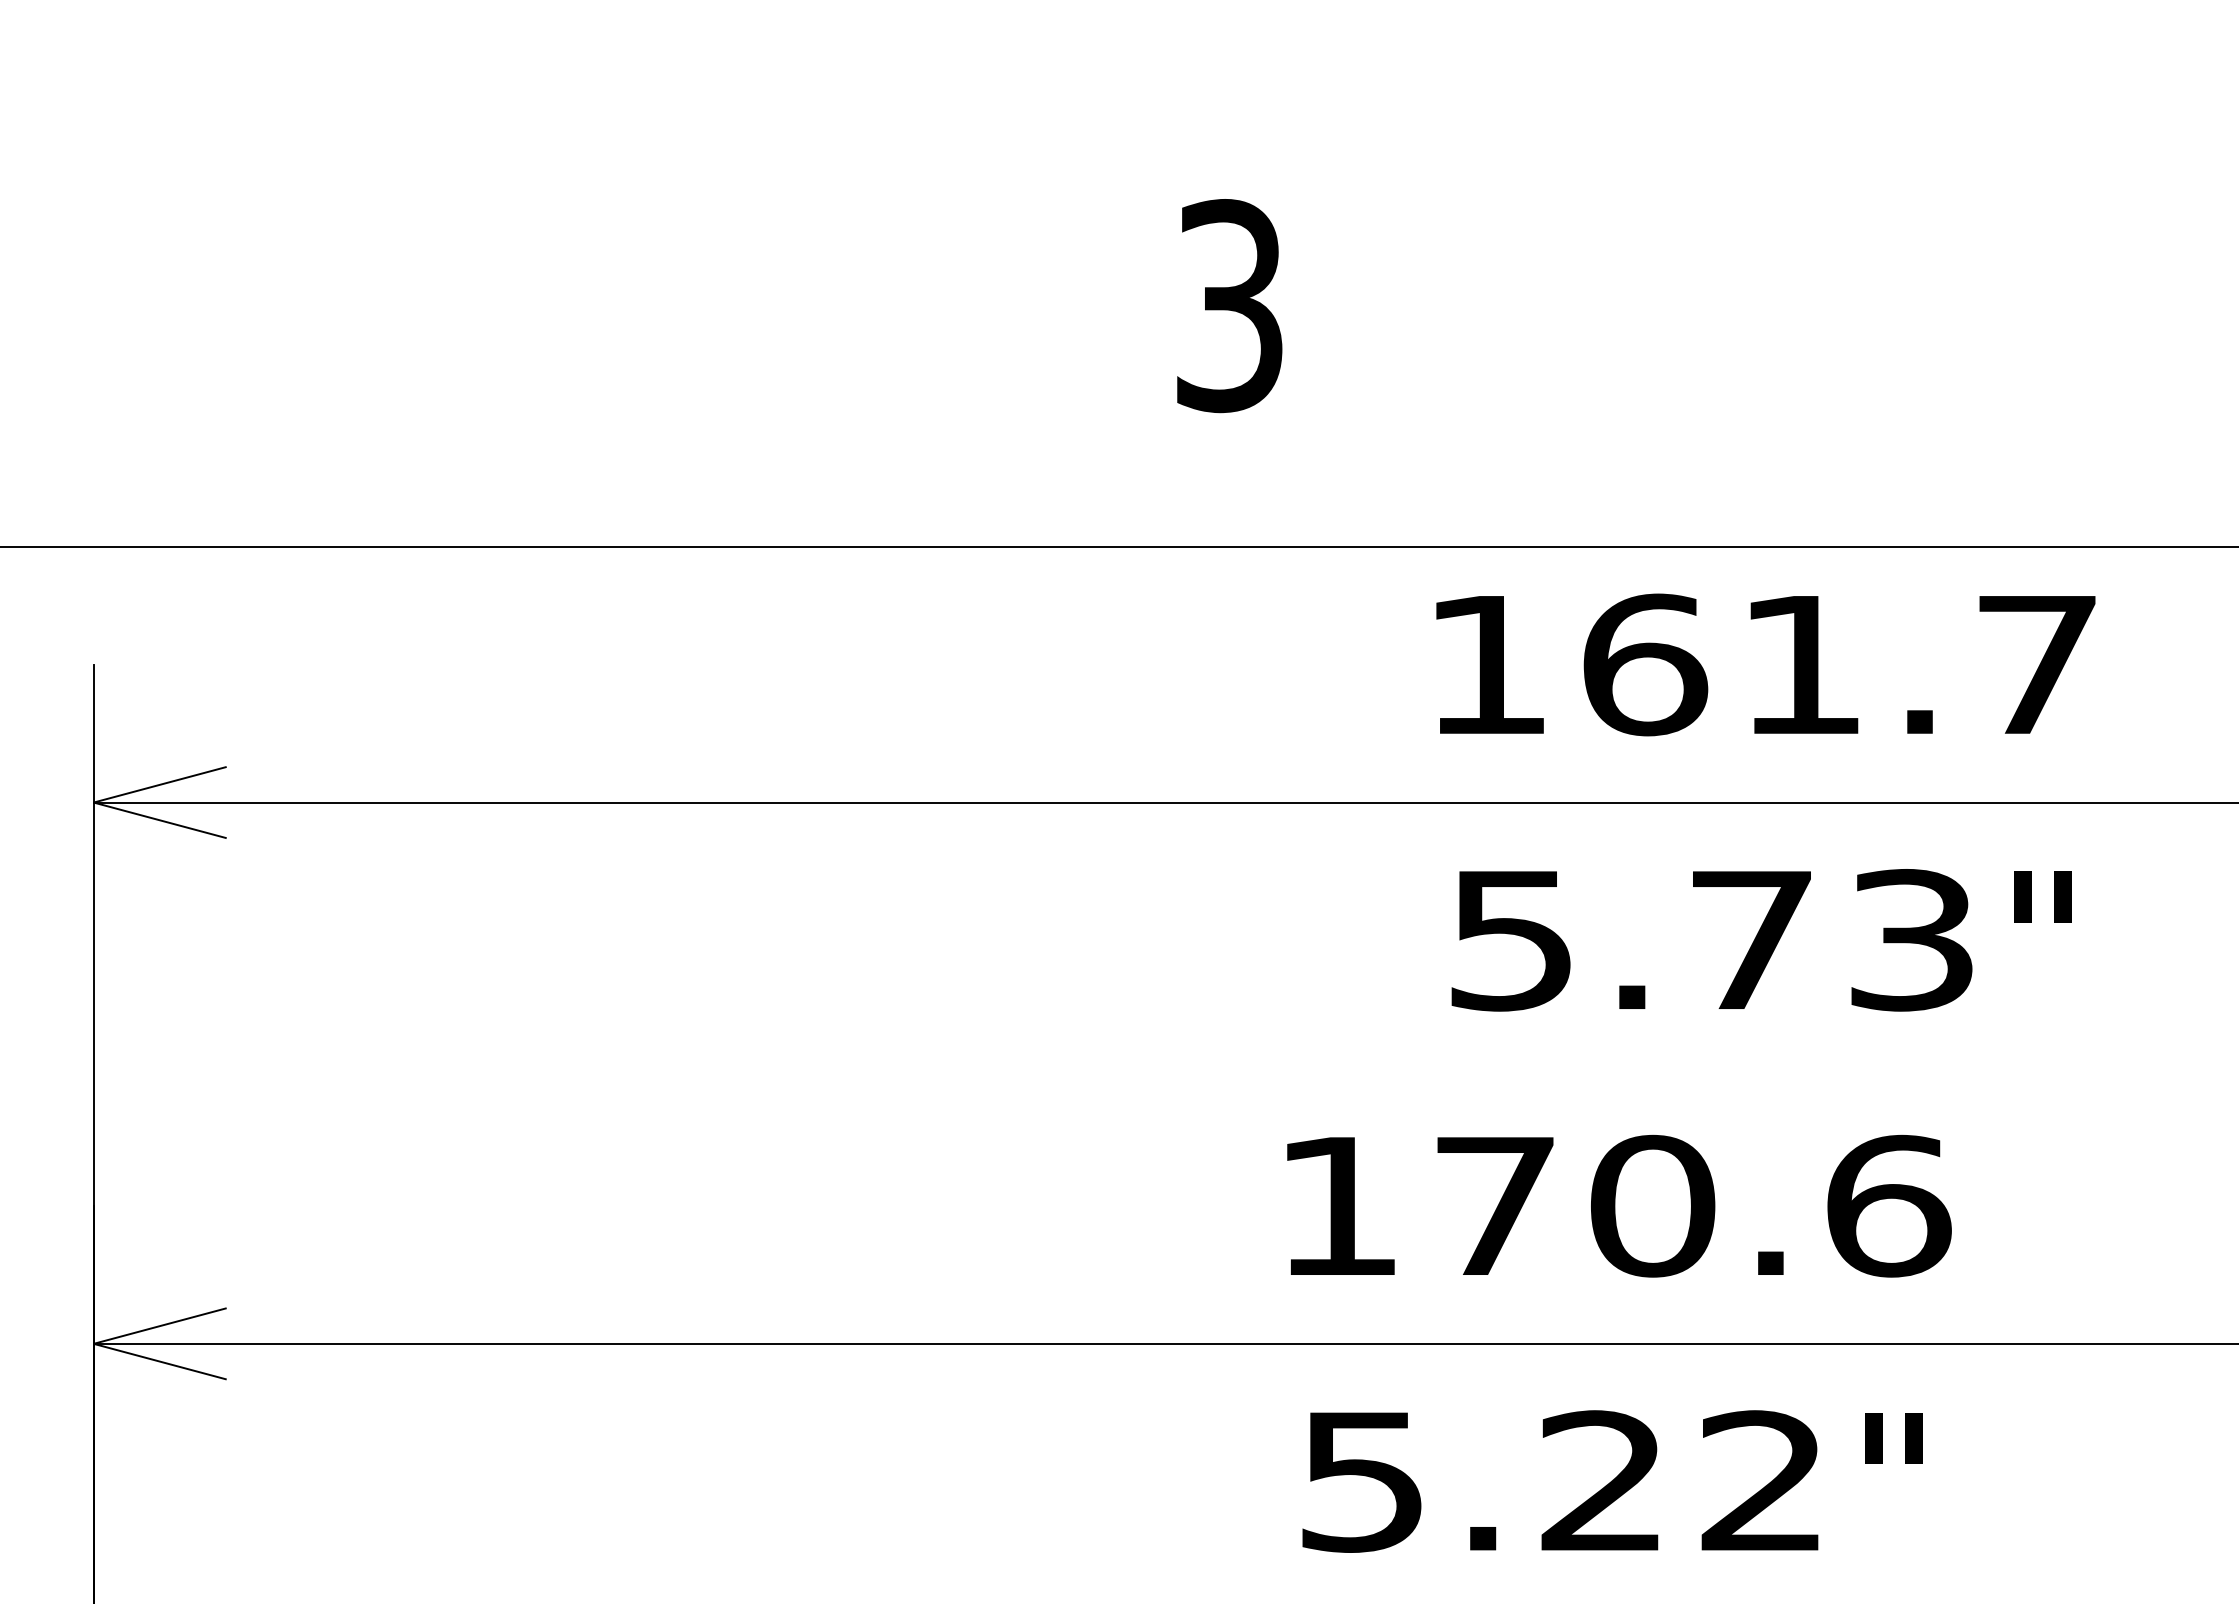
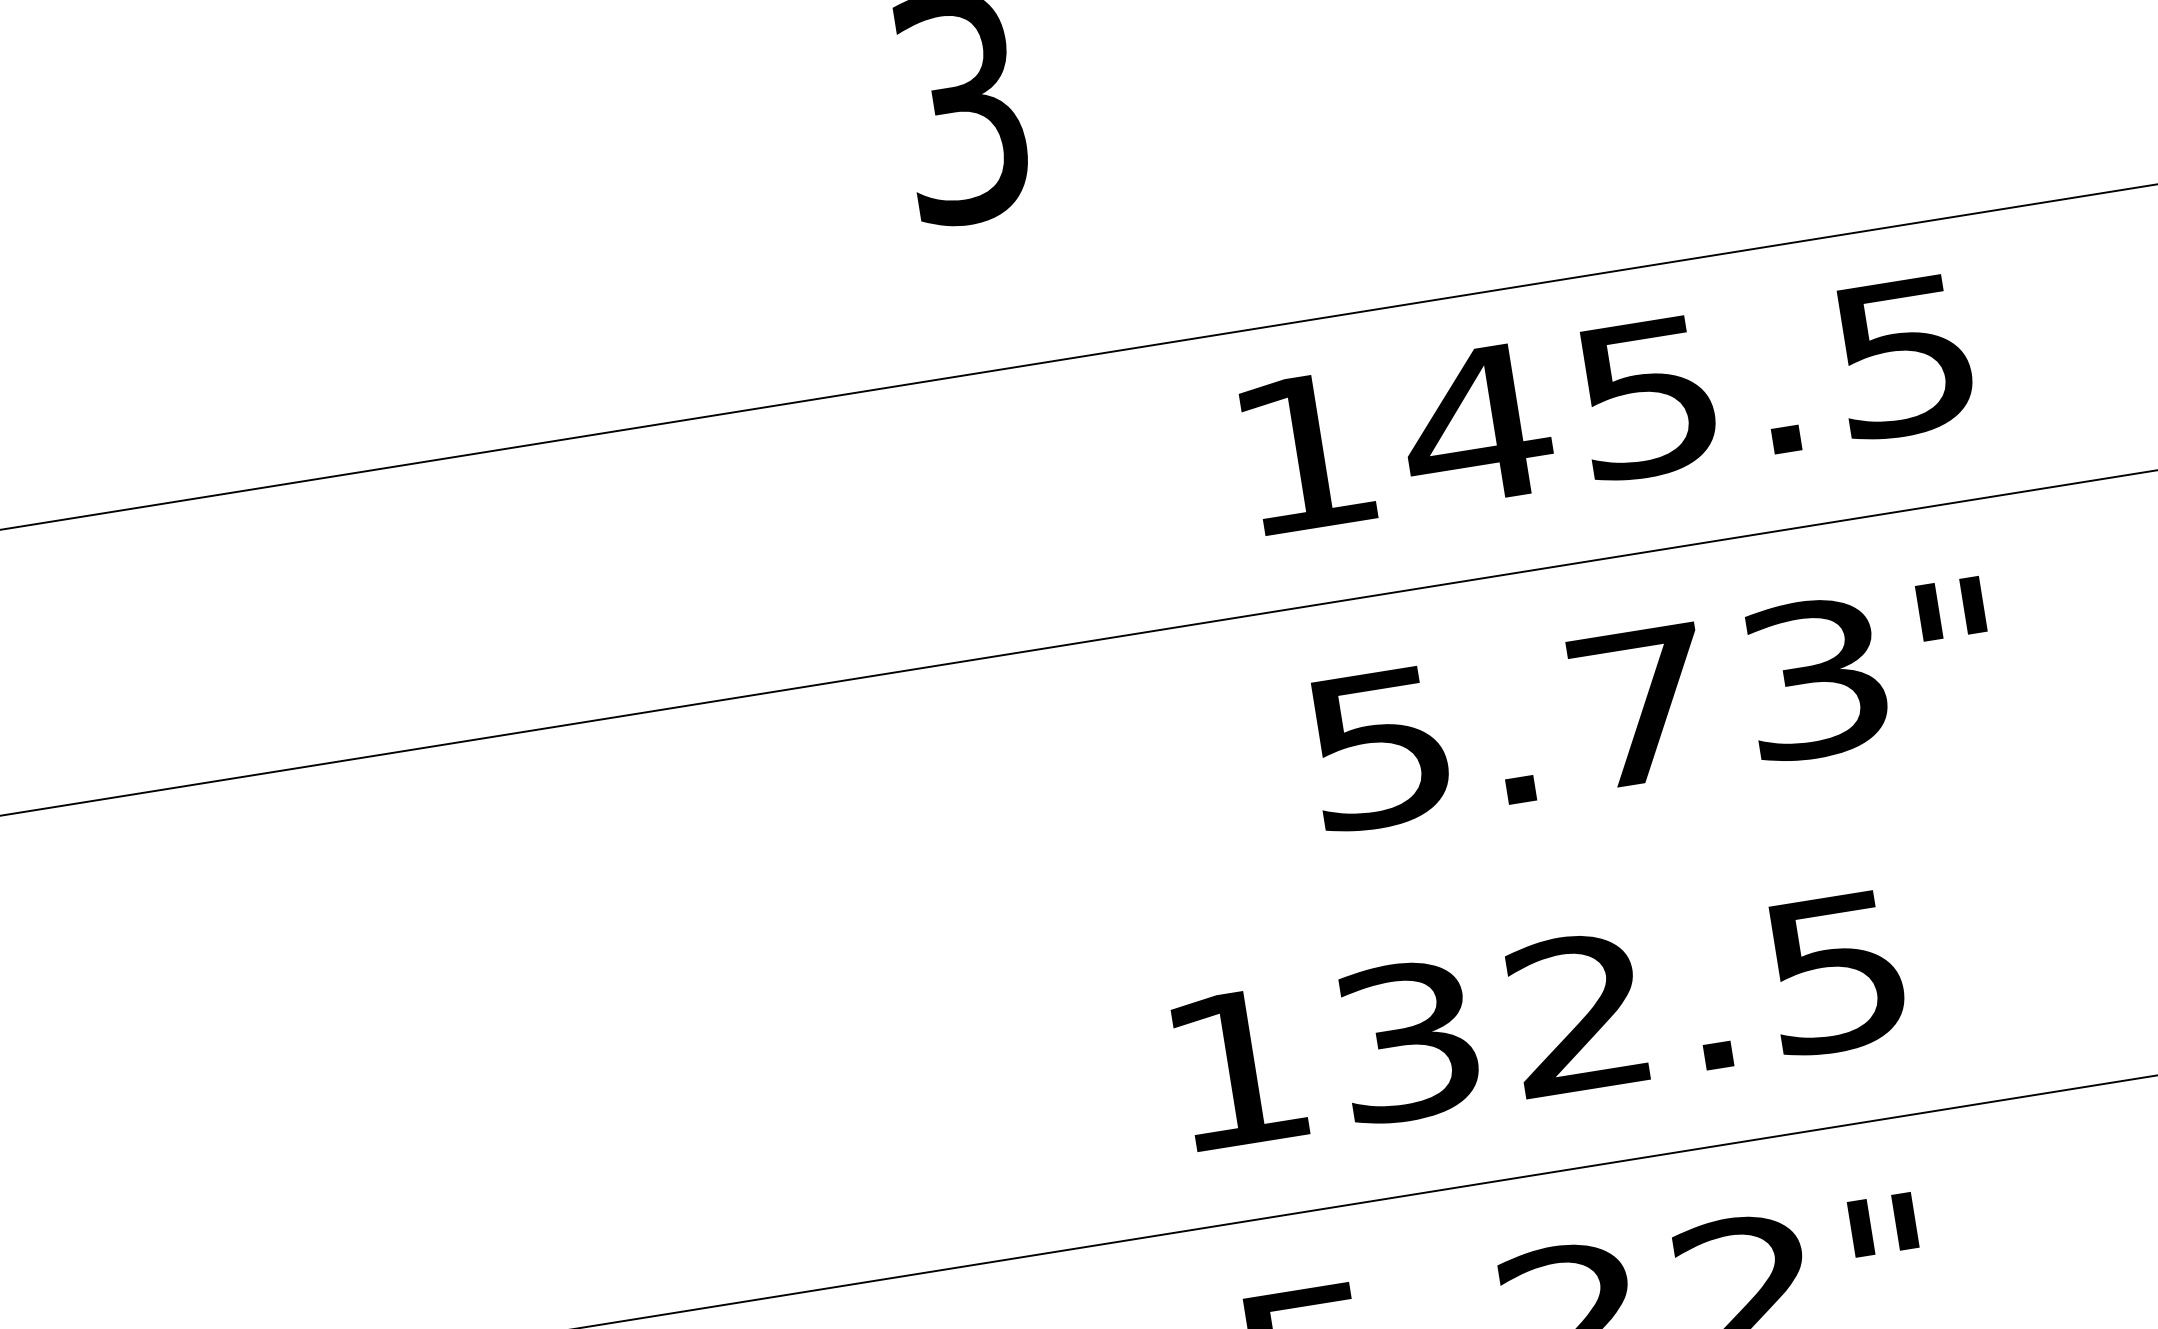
text: (1836, 664) -> (1685, 391), 161.7 -> 145.5
text: (1693, 1205) -> (1624, 1006), 170.6 -> 132.5

